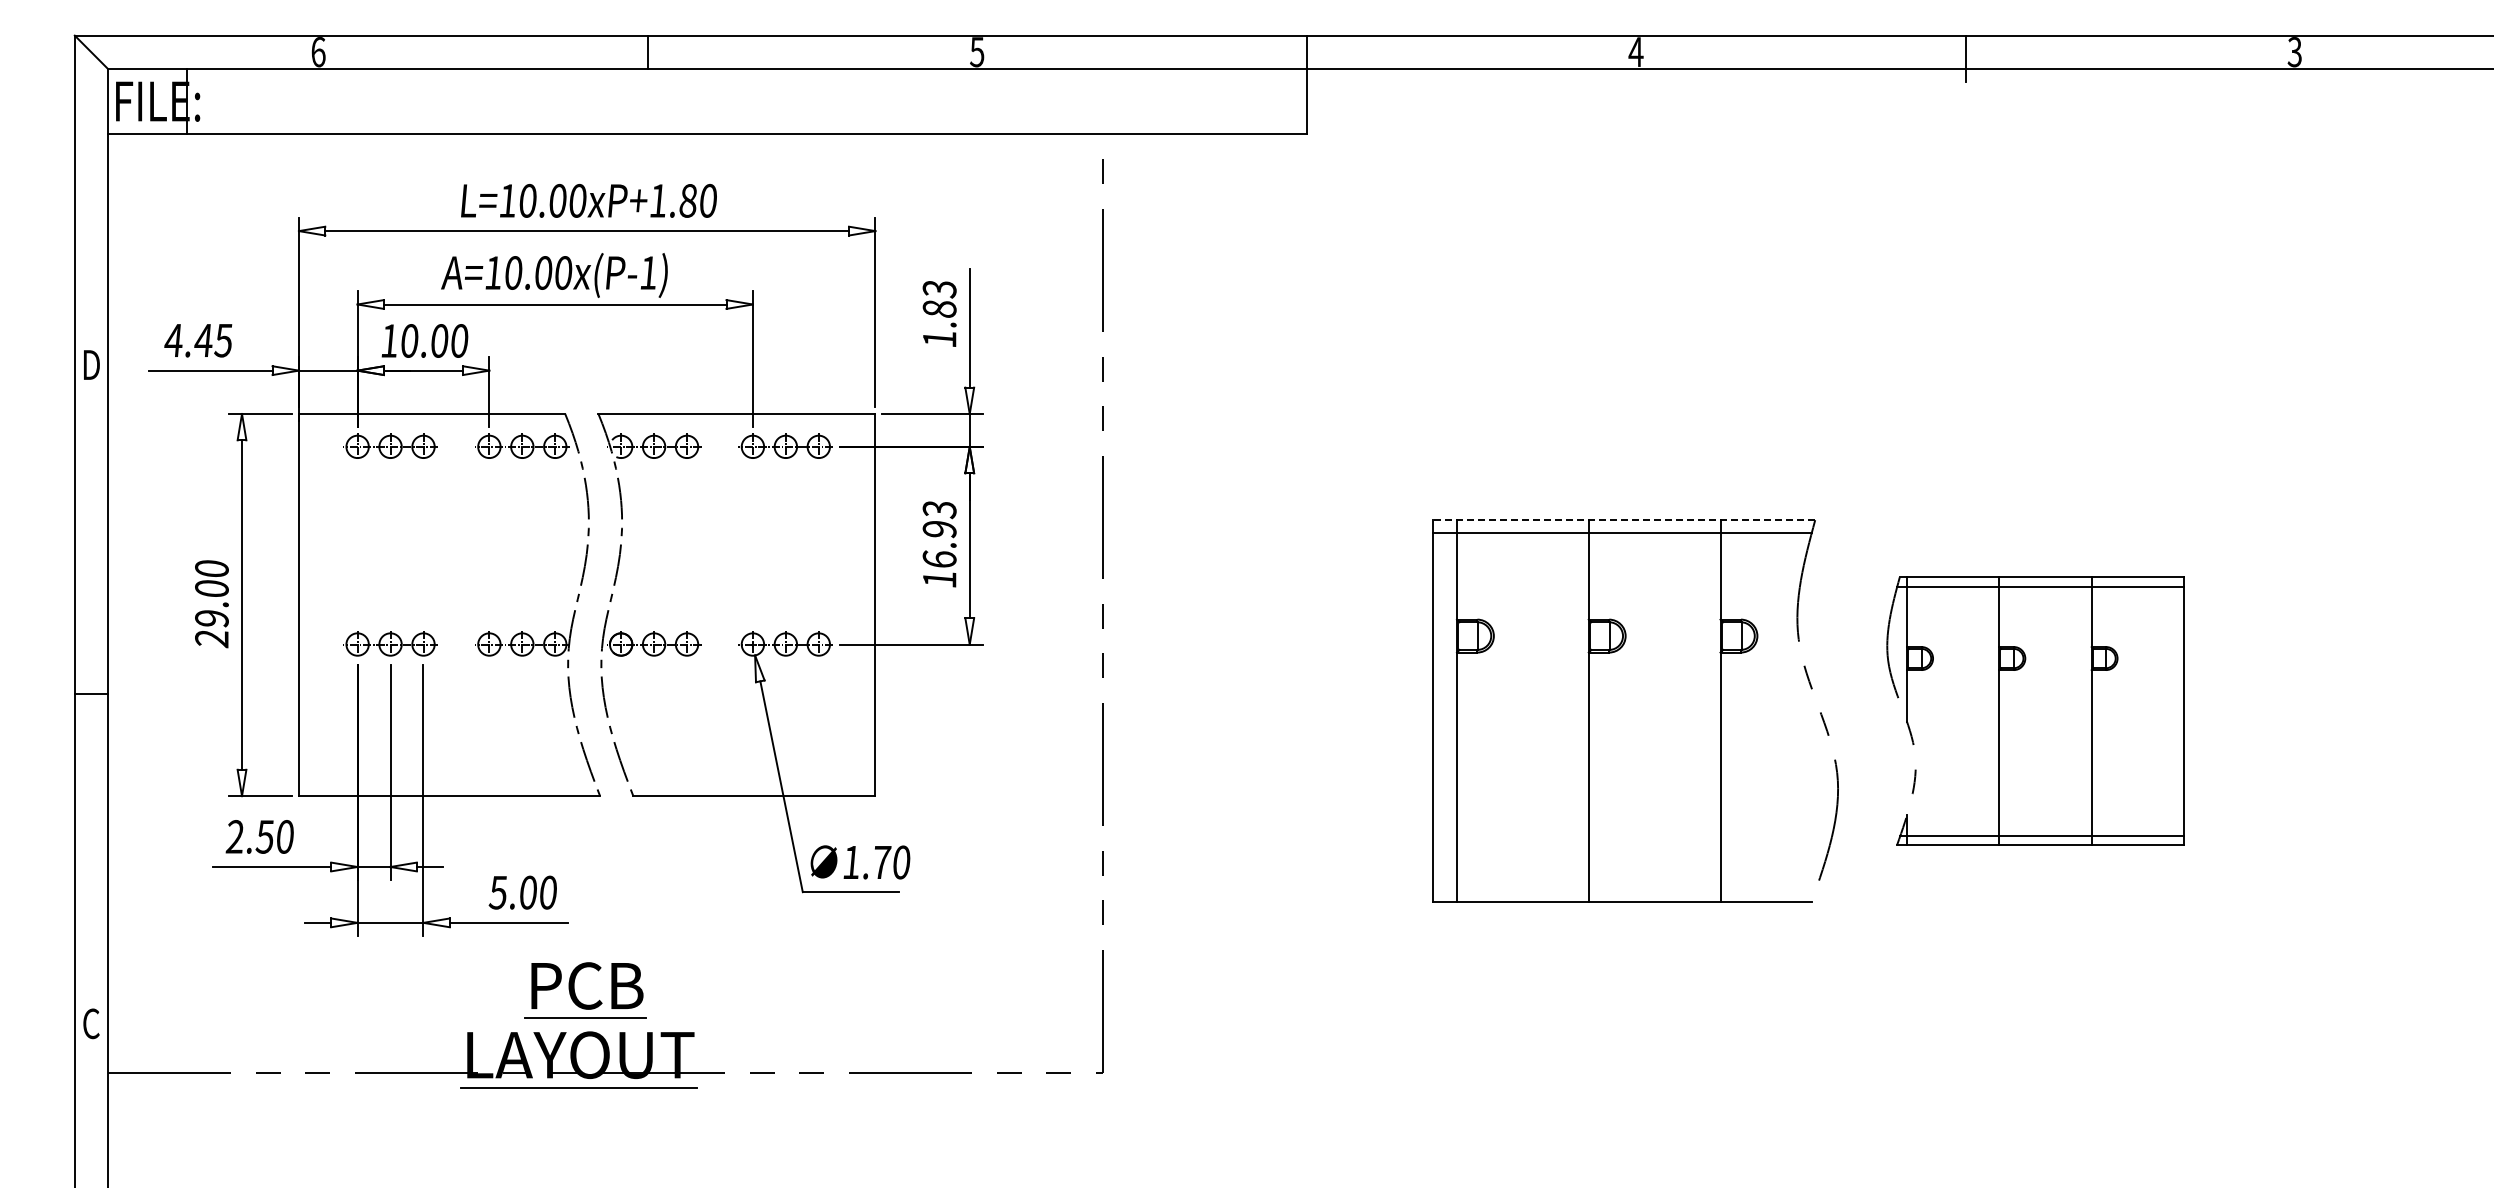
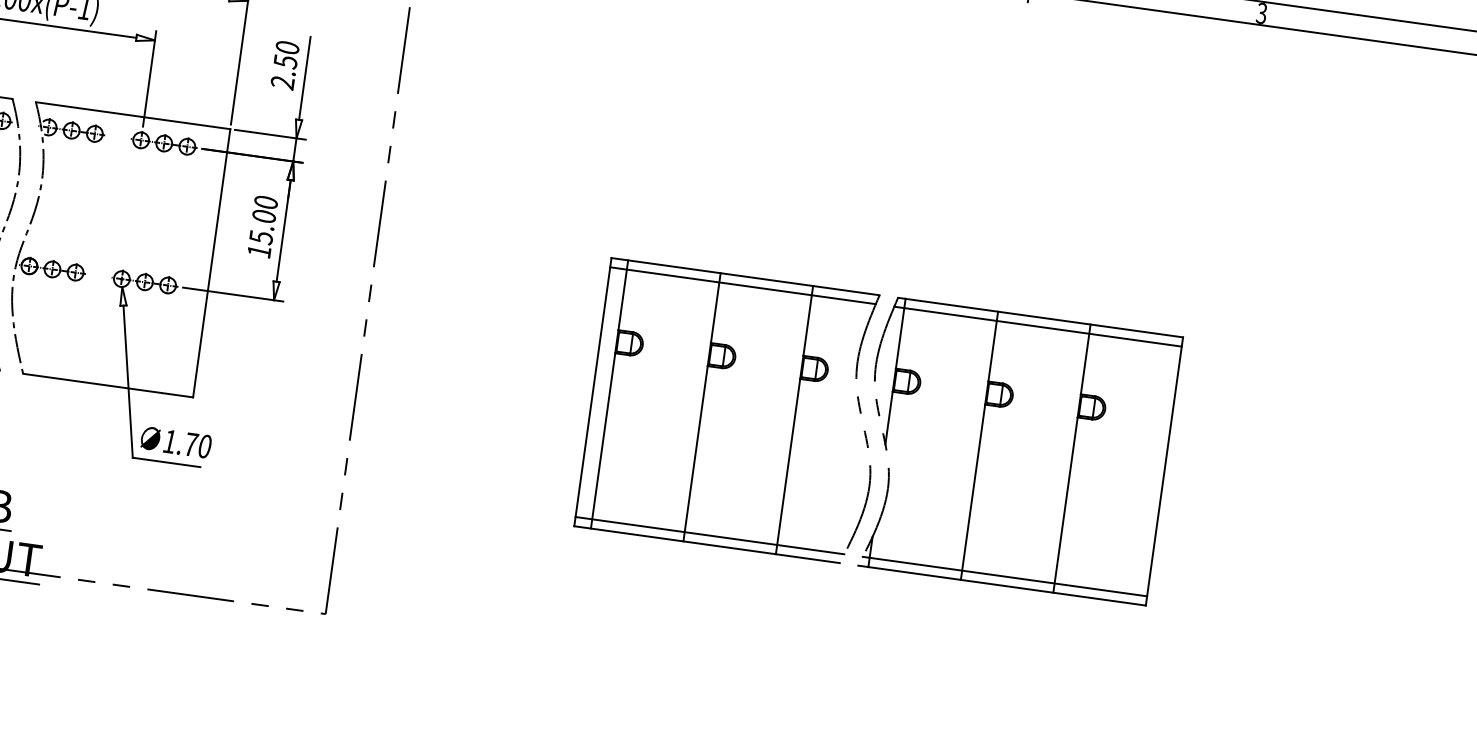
text: (939, 314) -> (284, 65), 1.83 -> 2.50
line: (1624, 520) -> (745, 276), dashed -> solid
text: (939, 535) -> (263, 220), 16.93 -> 15.00
part: (2035, 710) -> (1015, 450), size x1.43
line: (1624, 889) -> (709, 535), added

